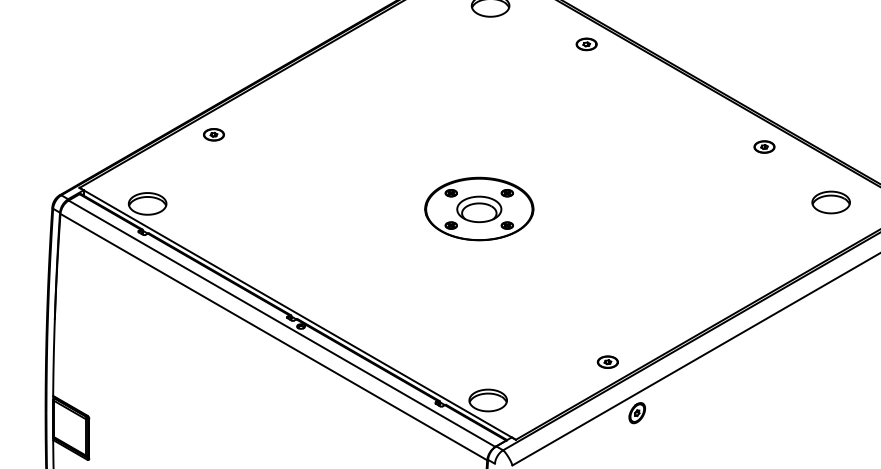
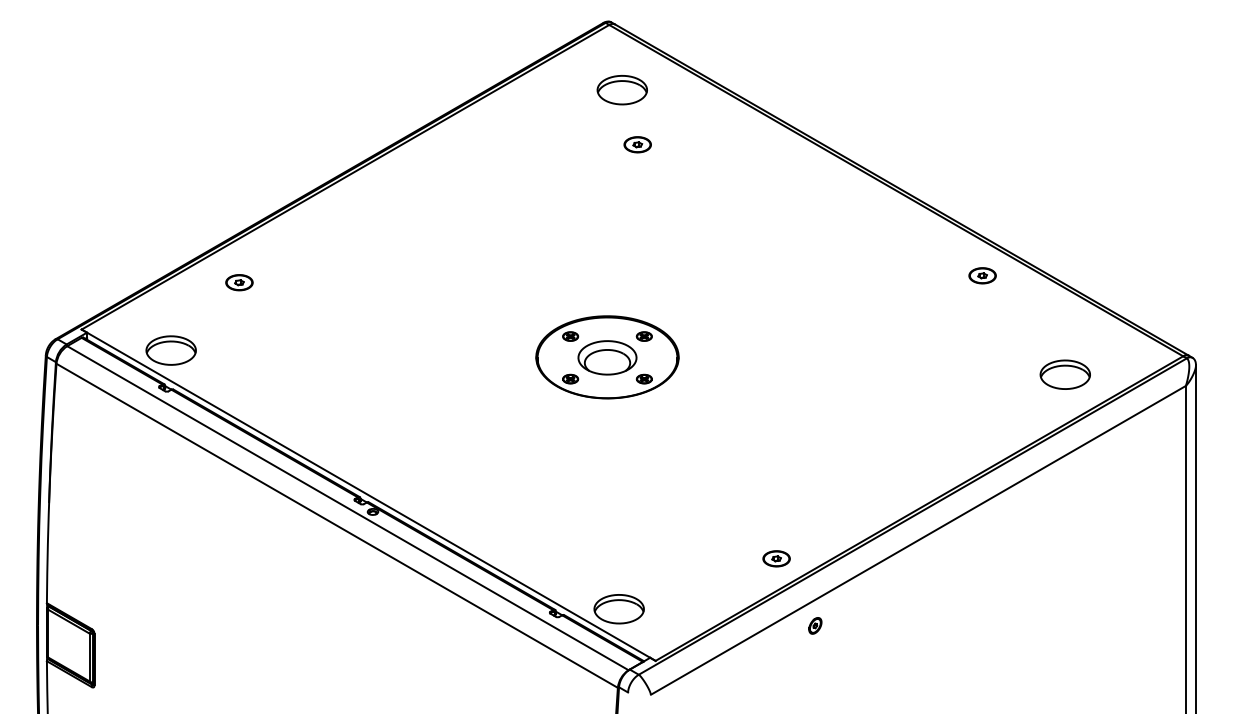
part: (586, 44) -> (637, 144), moved
part: (214, 134) -> (239, 282), moved
part: (830, 202) -> (1064, 374), moved
part: (637, 412) -> (815, 625), size x0.6

